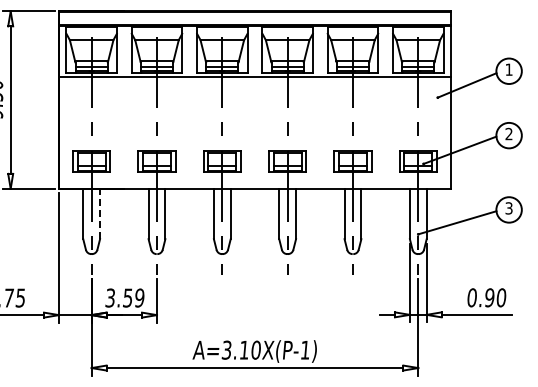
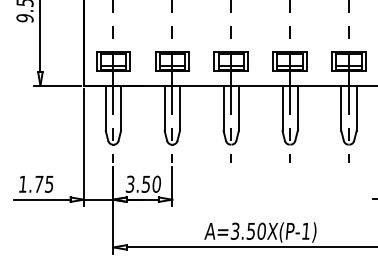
line: (100, 213) -> (121, 108), dashed -> solid
text: (139, 297) -> (156, 183), 3.59 -> 3.50
text: (243, 349) -> (250, 230), A=3.10X(P-1) -> A=3.50X(P-1)

